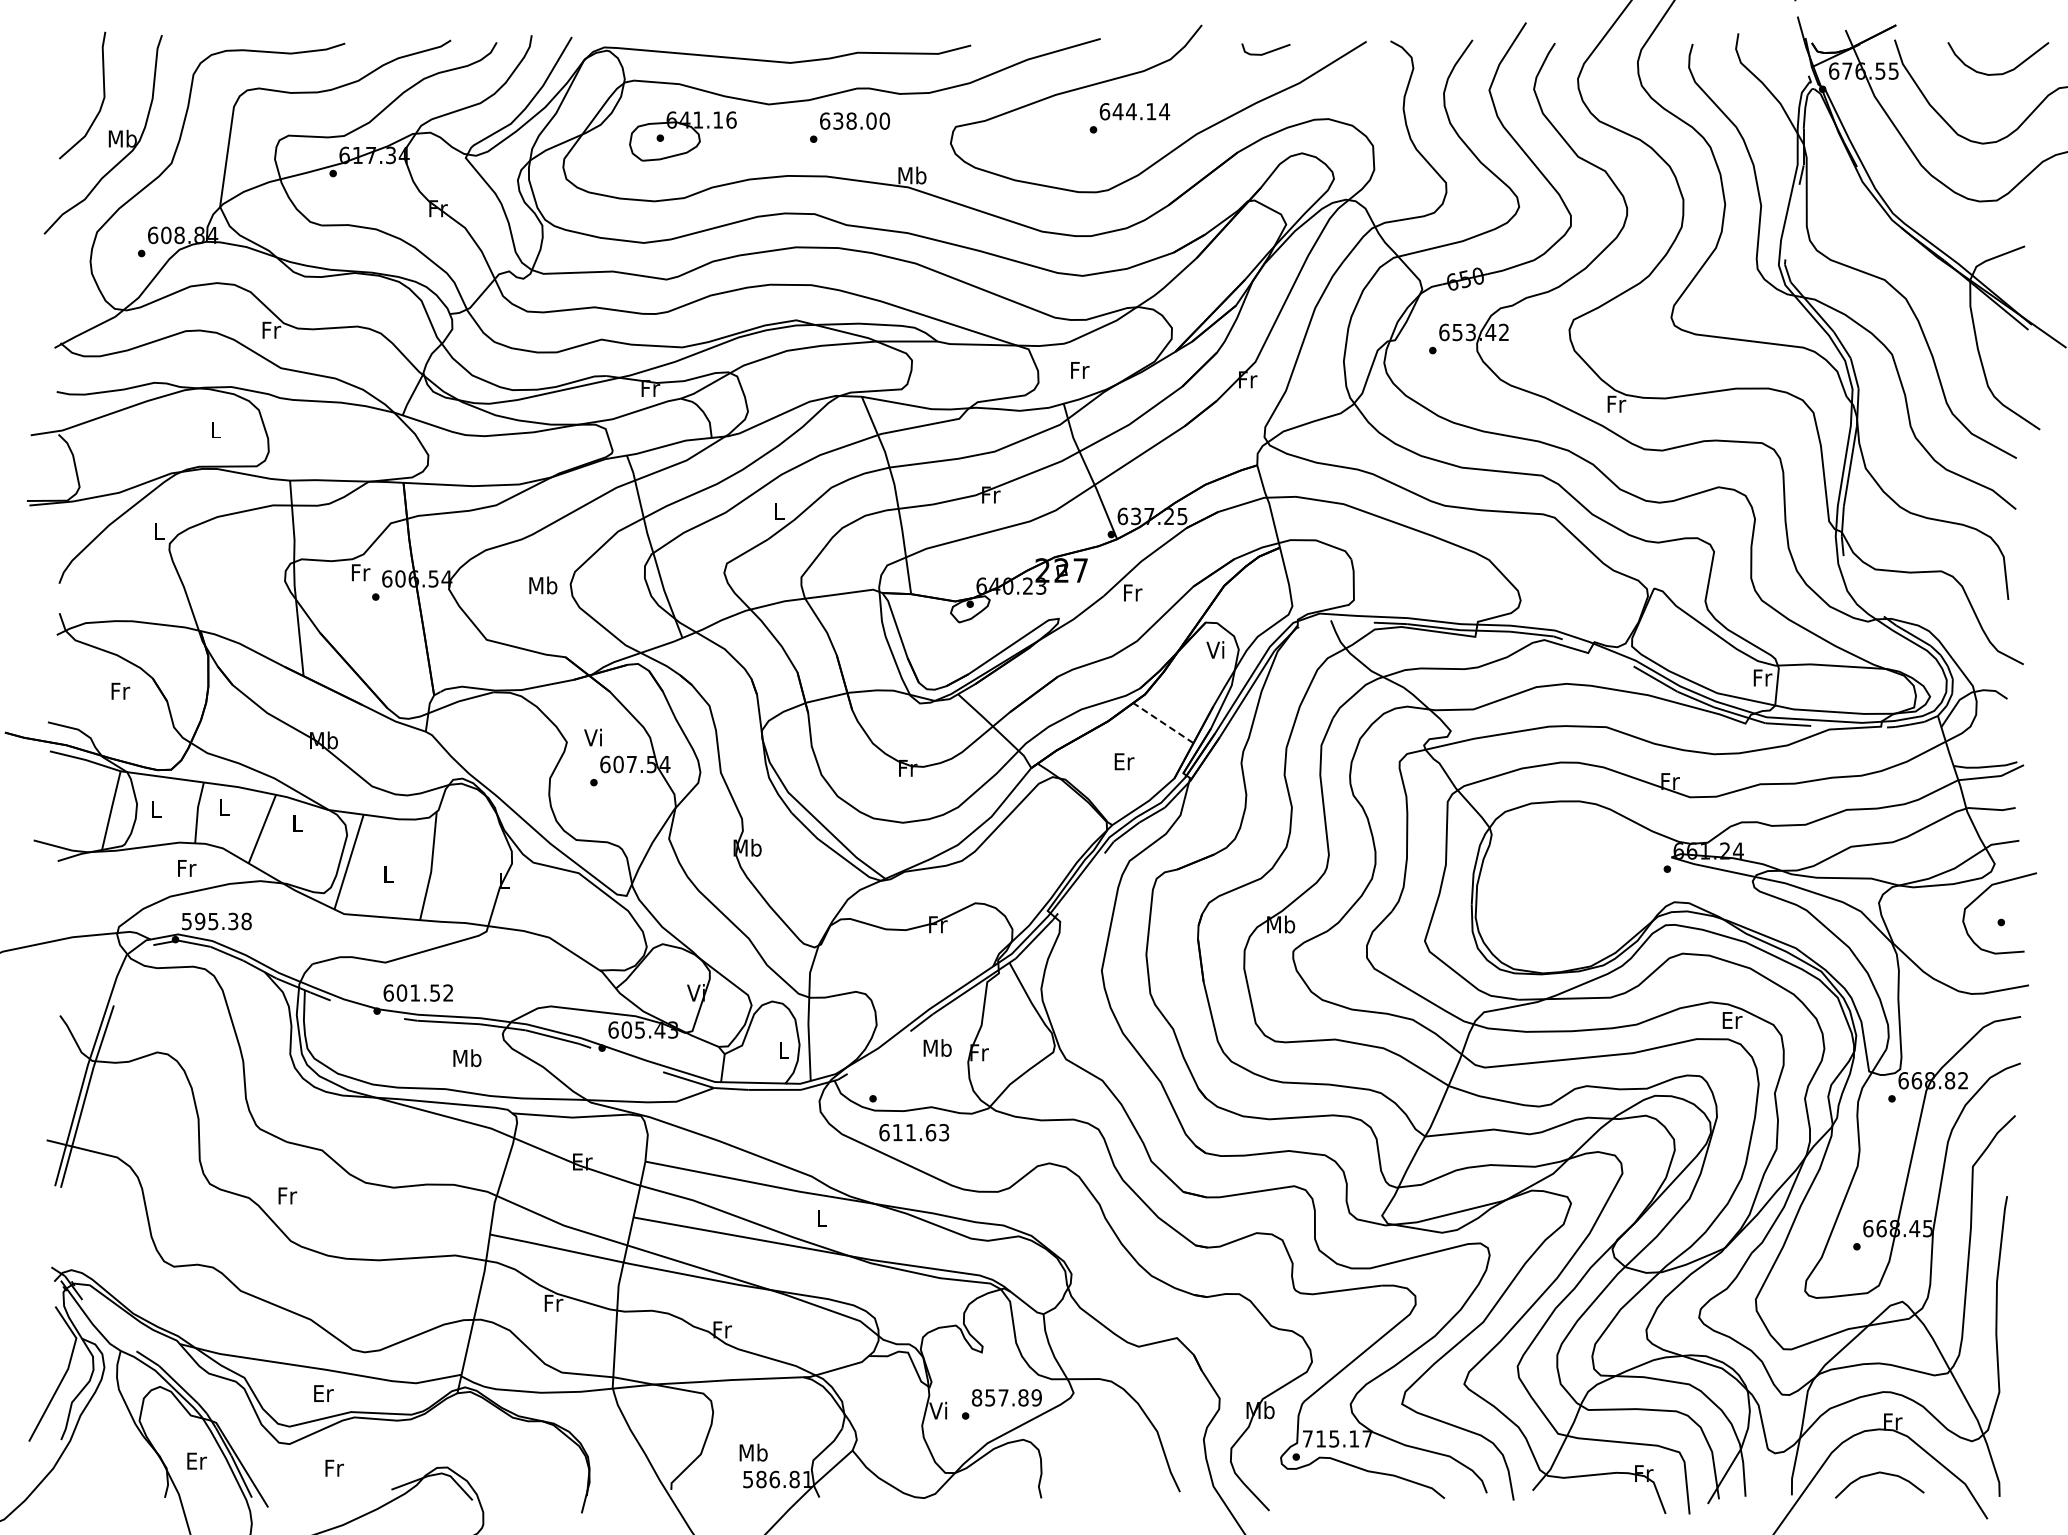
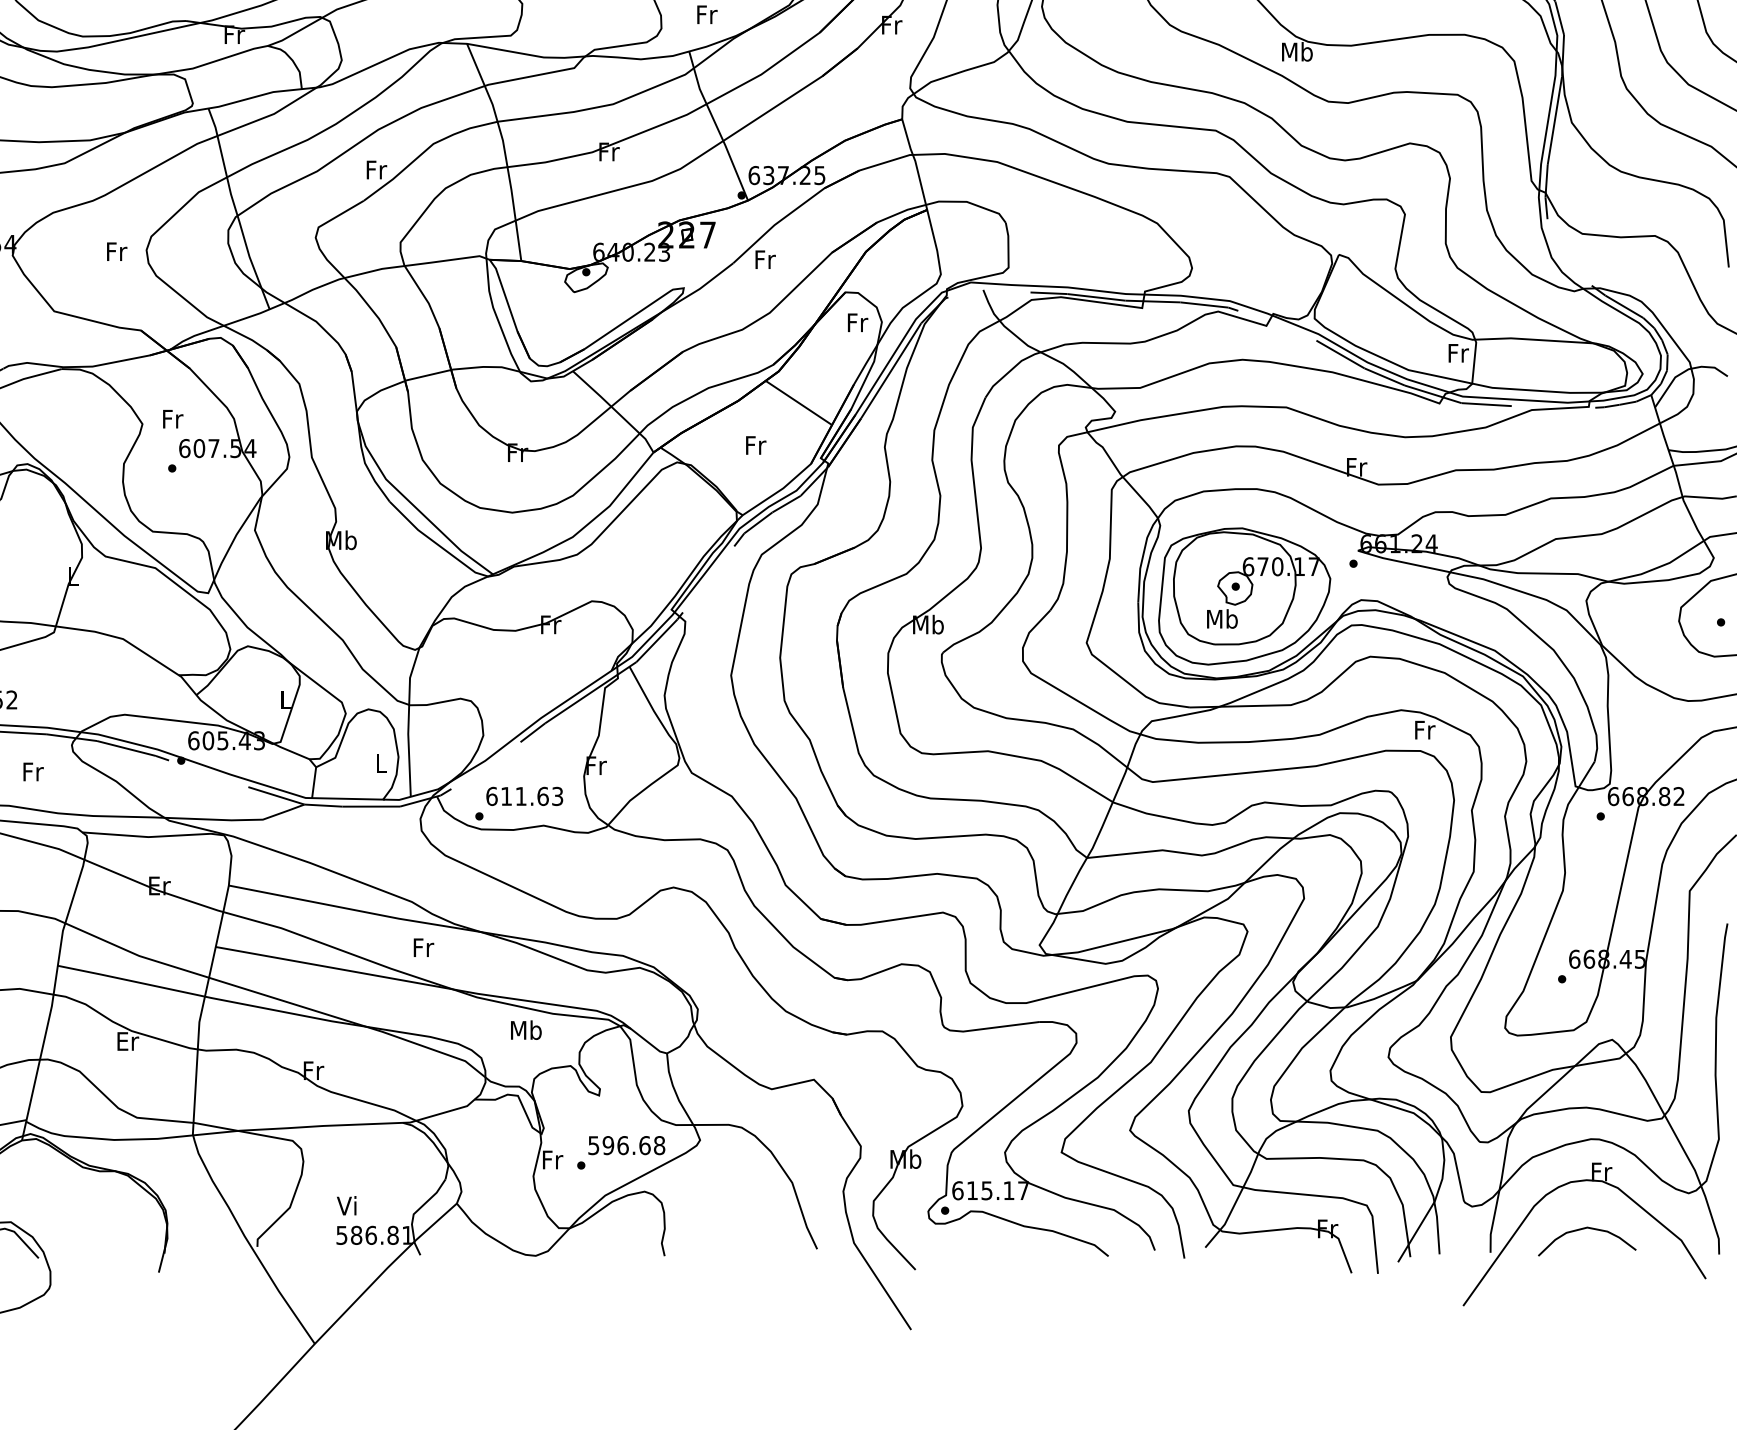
text: (1616, 403) -> (1297, 51), Fr -> Mb
text: (779, 511) -> (376, 170), L -> Fr
text: (543, 585) -> (116, 251), Mb -> Fr
text: (1216, 649) -> (857, 321), Vi -> Fr
line: (1162, 722) -> (797, 402), dashed -> solid
text: (594, 737) -> (172, 418), Vi -> Fr
text: (1124, 761) -> (756, 445), Er -> Fr
part: (1568, 898) -> (1244, 595), added
text: (695, 992) -> (283, 699), Vi -> L
text: (1732, 1020) -> (1425, 730), Er -> Fr
text: (937, 1047) -> (526, 1029), moved
text: (467, 1058) -> (33, 772), Mb -> Fr
text: (914, 1132) -> (525, 796), moved
text: (822, 1217) -> (423, 947), L -> Fr
text: (553, 1303) -> (127, 1041), Fr -> Er
text: (1006, 1397) -> (626, 1145), 857.89 -> 596.68
text: (939, 1410) -> (552, 1159), Vi -> Fr
text: (1307, 1438) -> (957, 1190), 715.17 -> 615.17
text: (753, 1452) -> (347, 1205), Mb -> Vi

